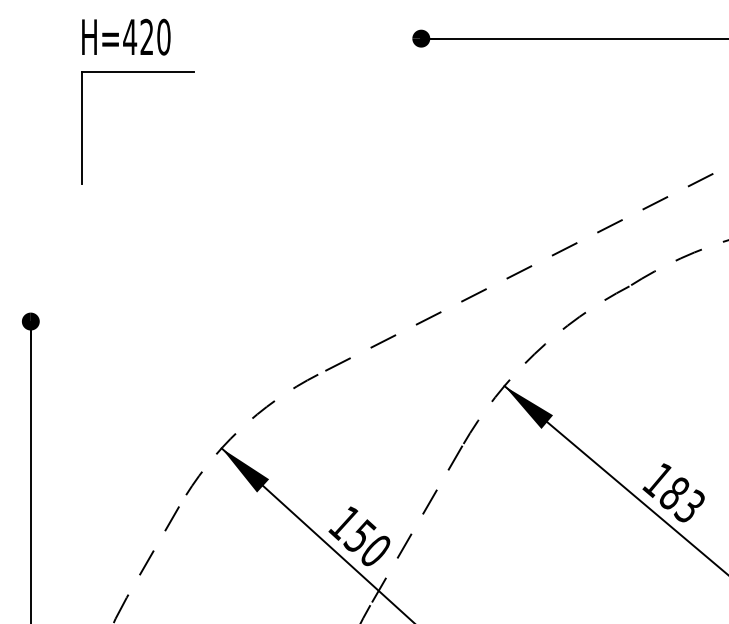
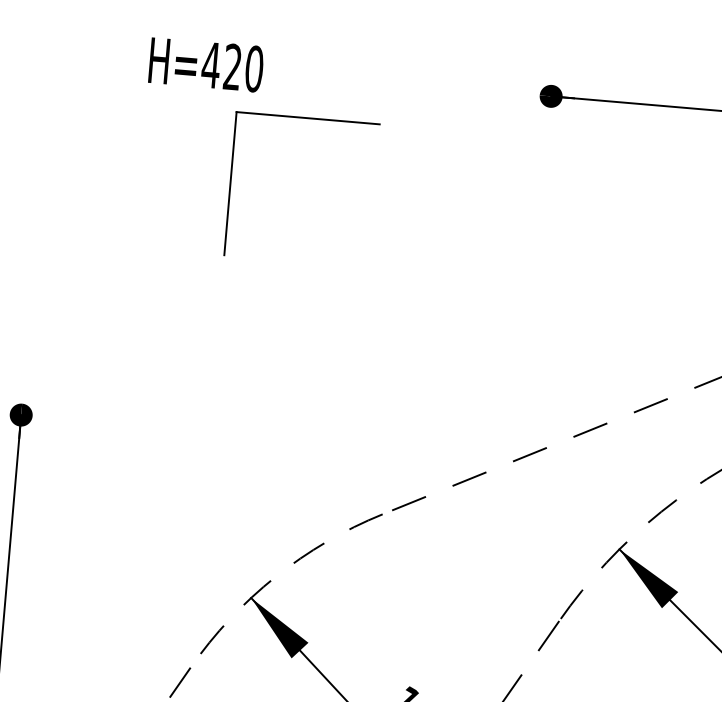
text: (126, 36) -> (206, 64), moved
part: (137, 72) -> (307, 119), moved

